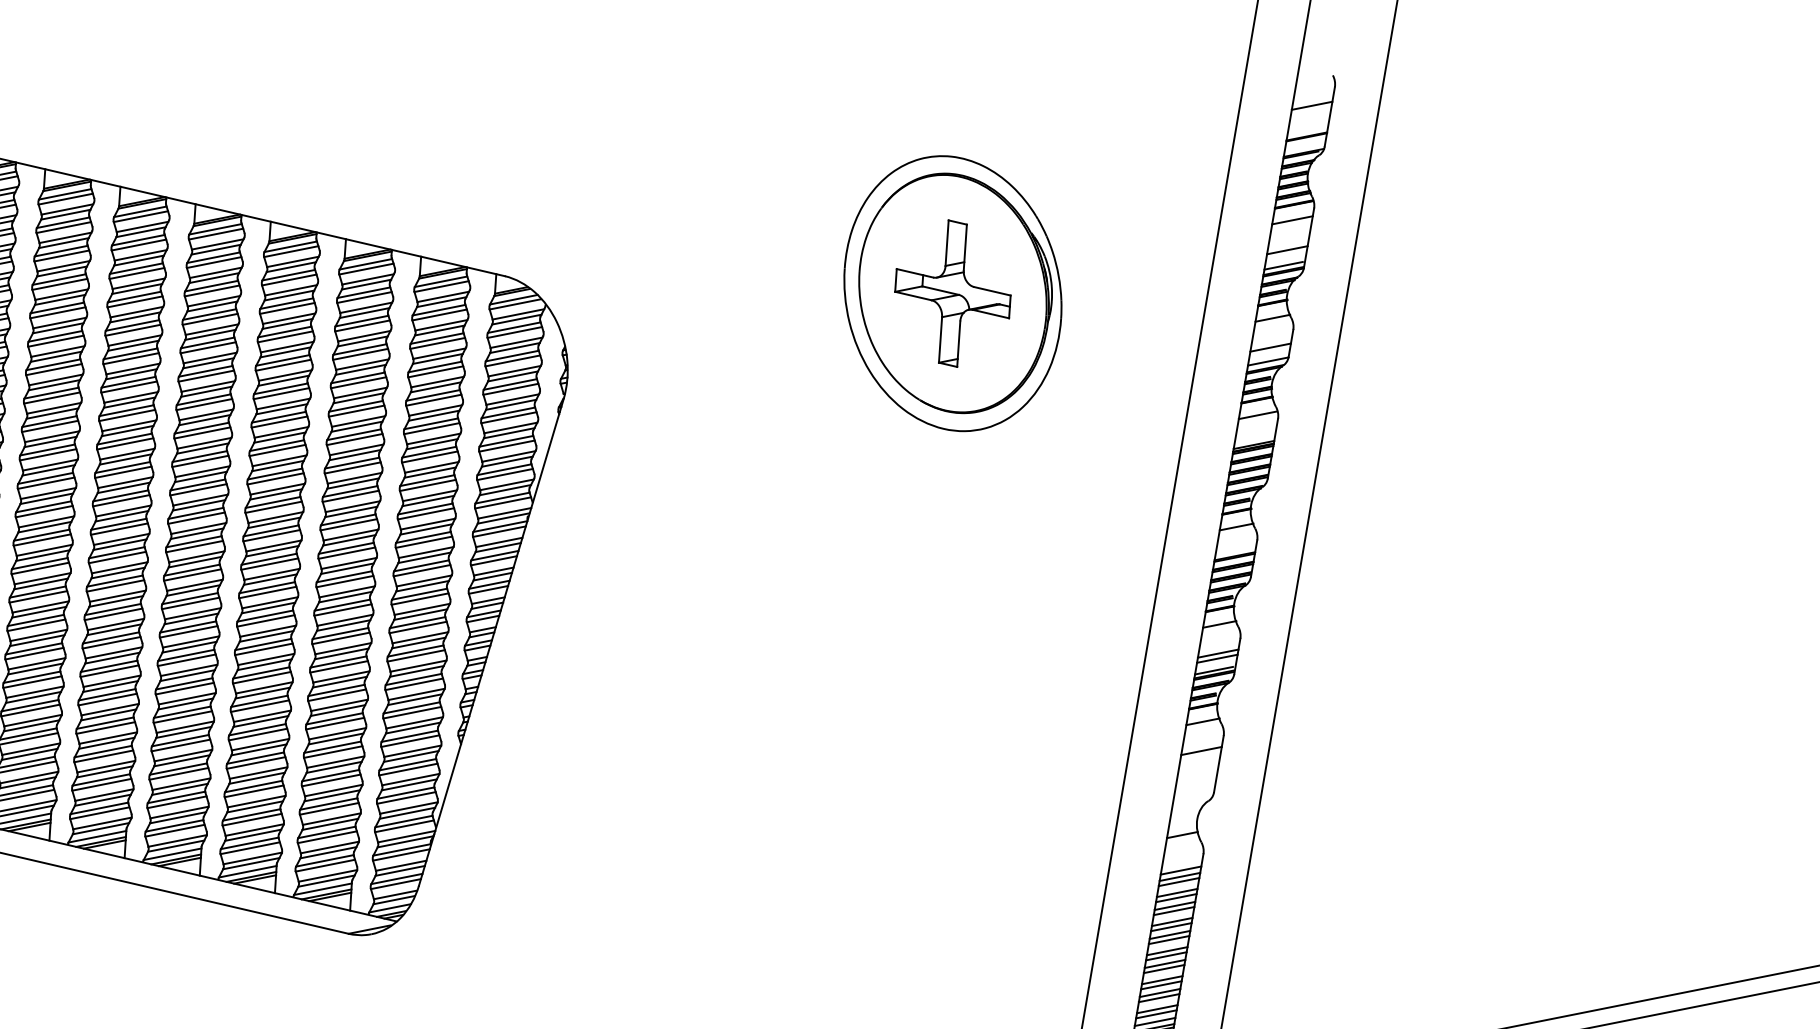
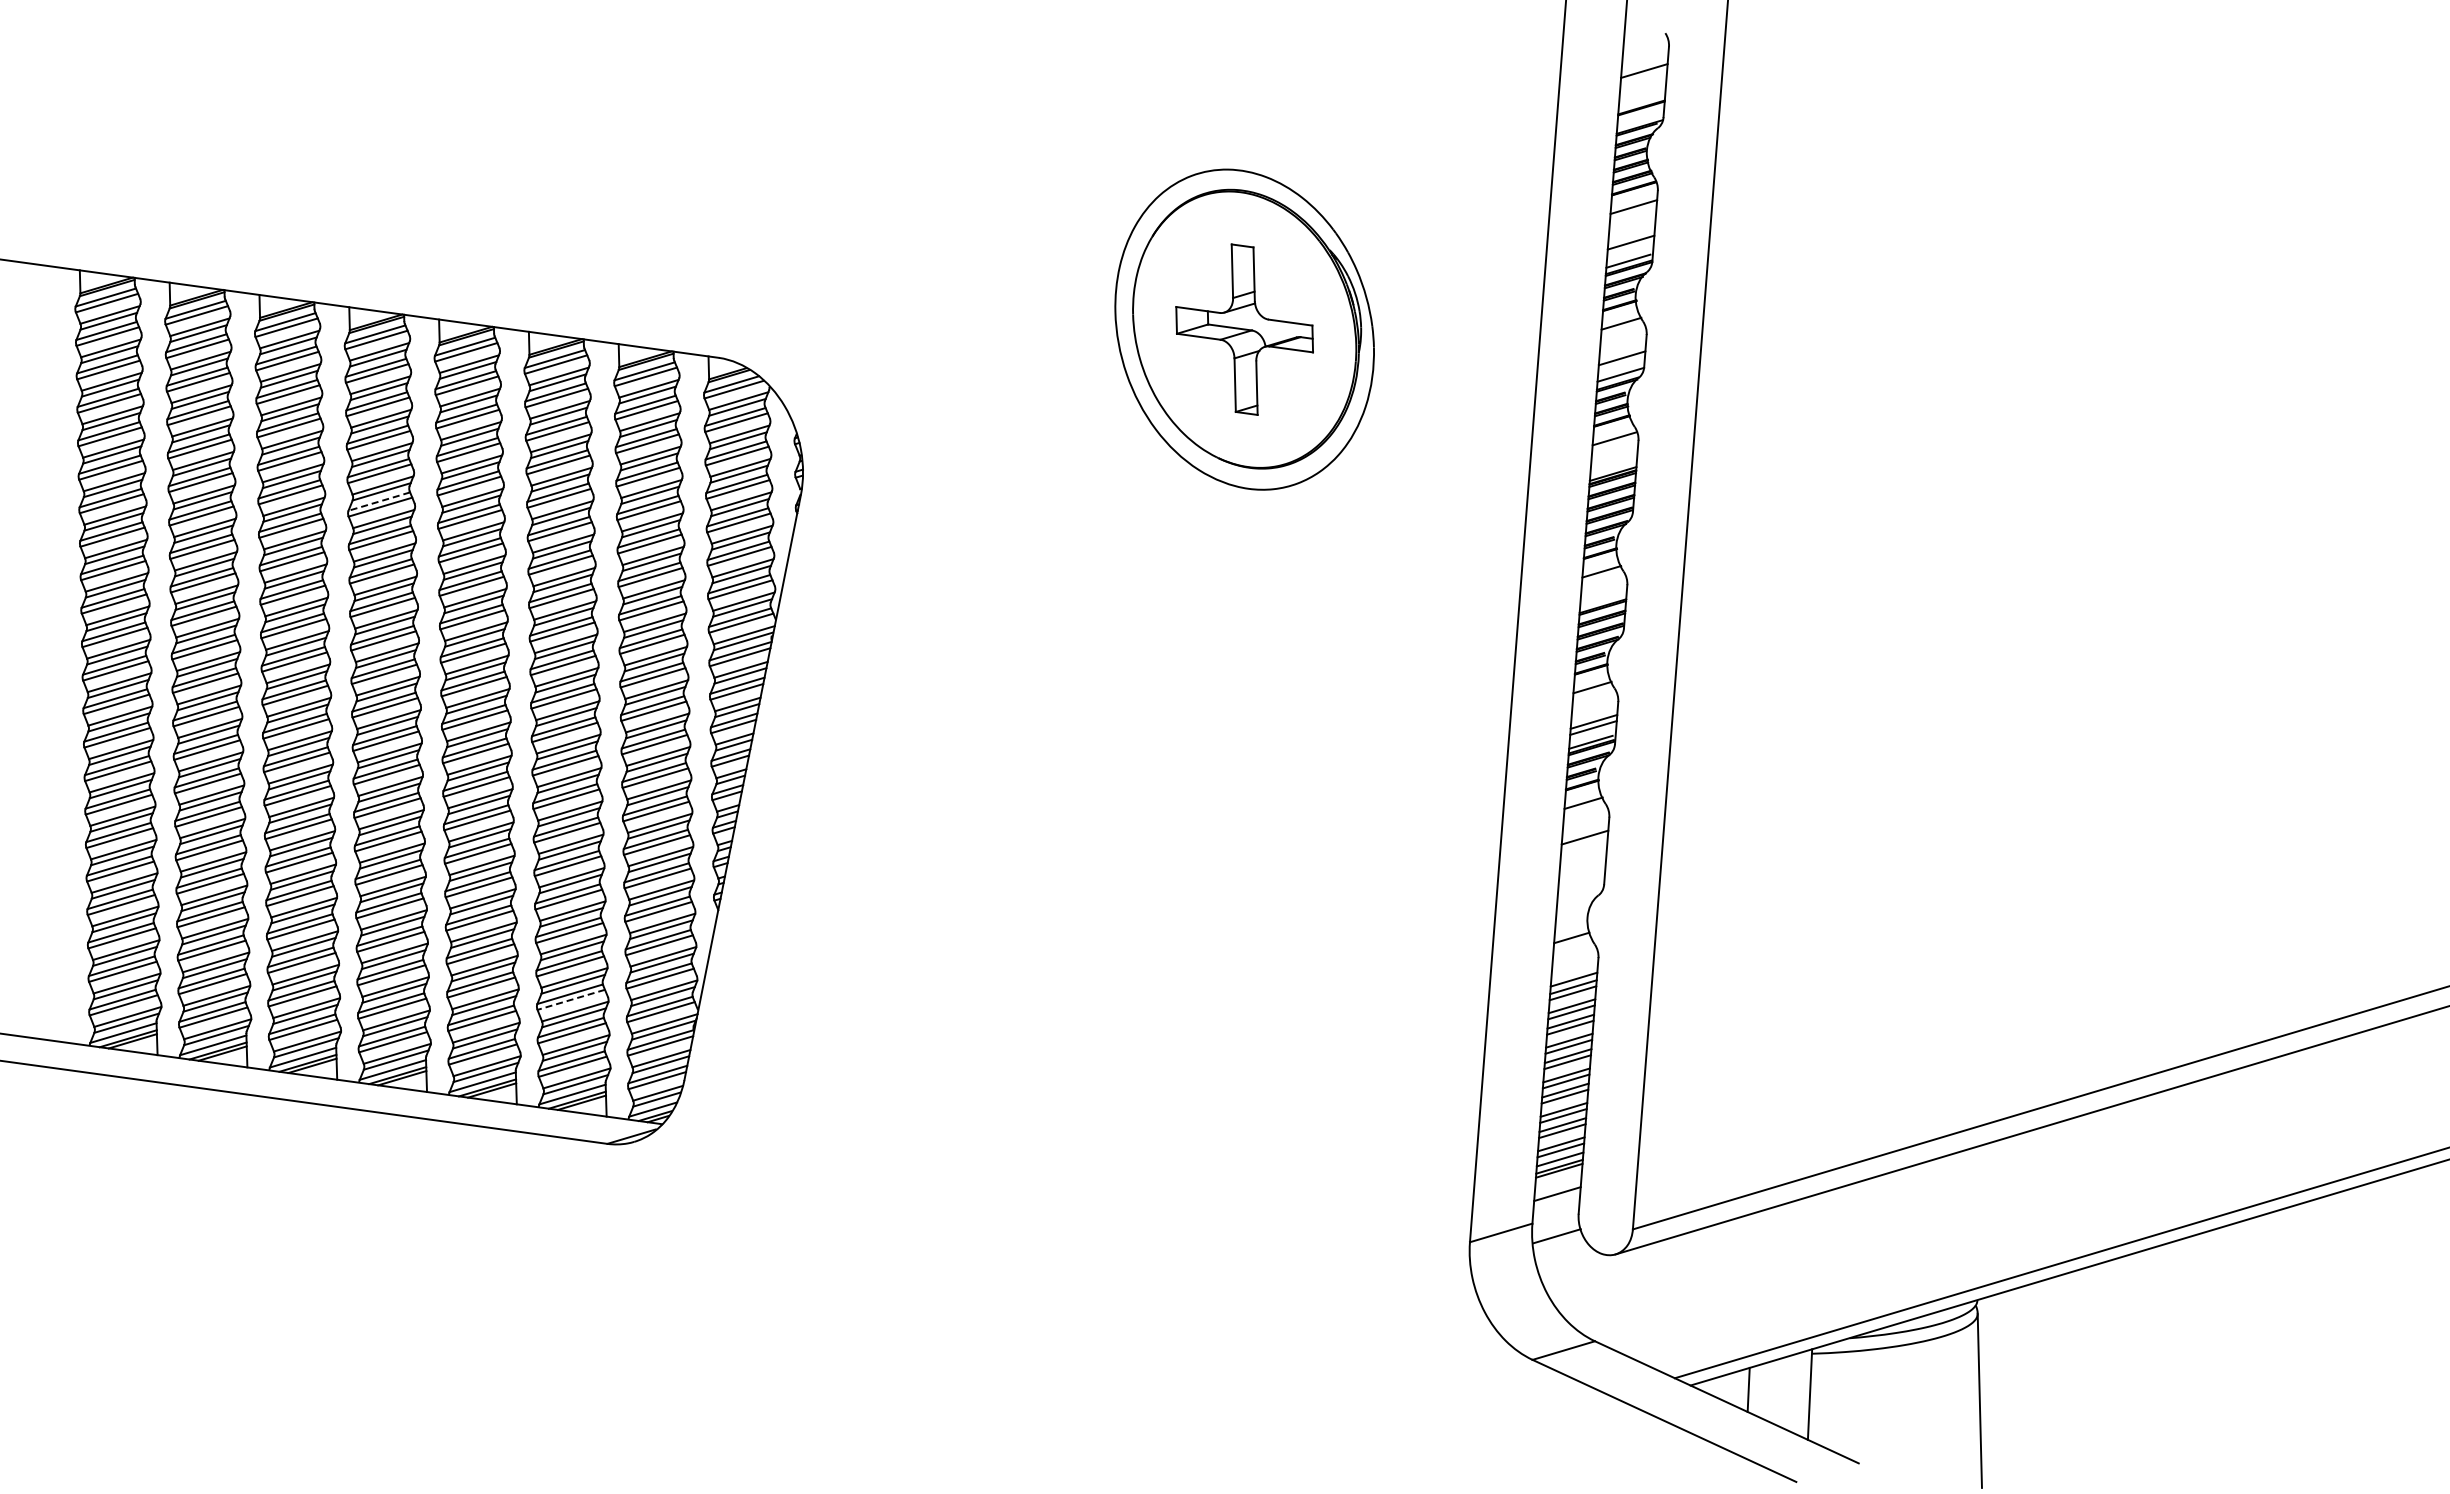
line: (205, 371) -> (378, 501), solid -> dashed
line: (328, 808) -> (570, 999), solid -> dashed

